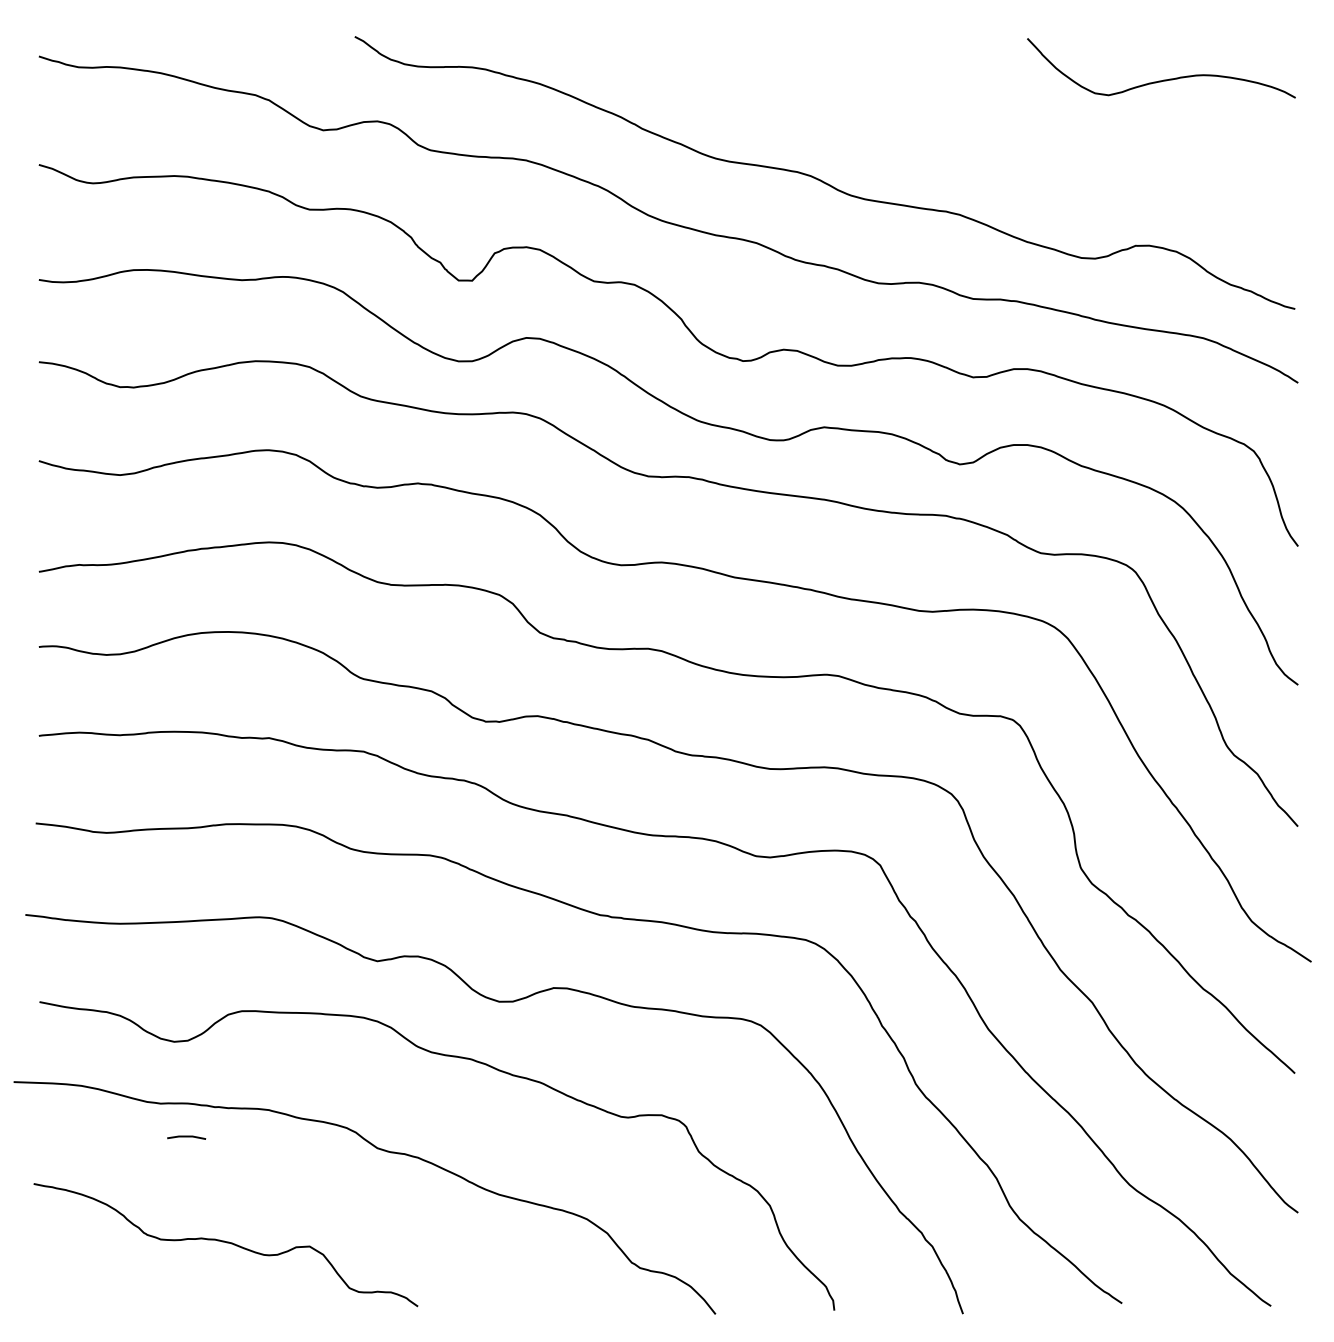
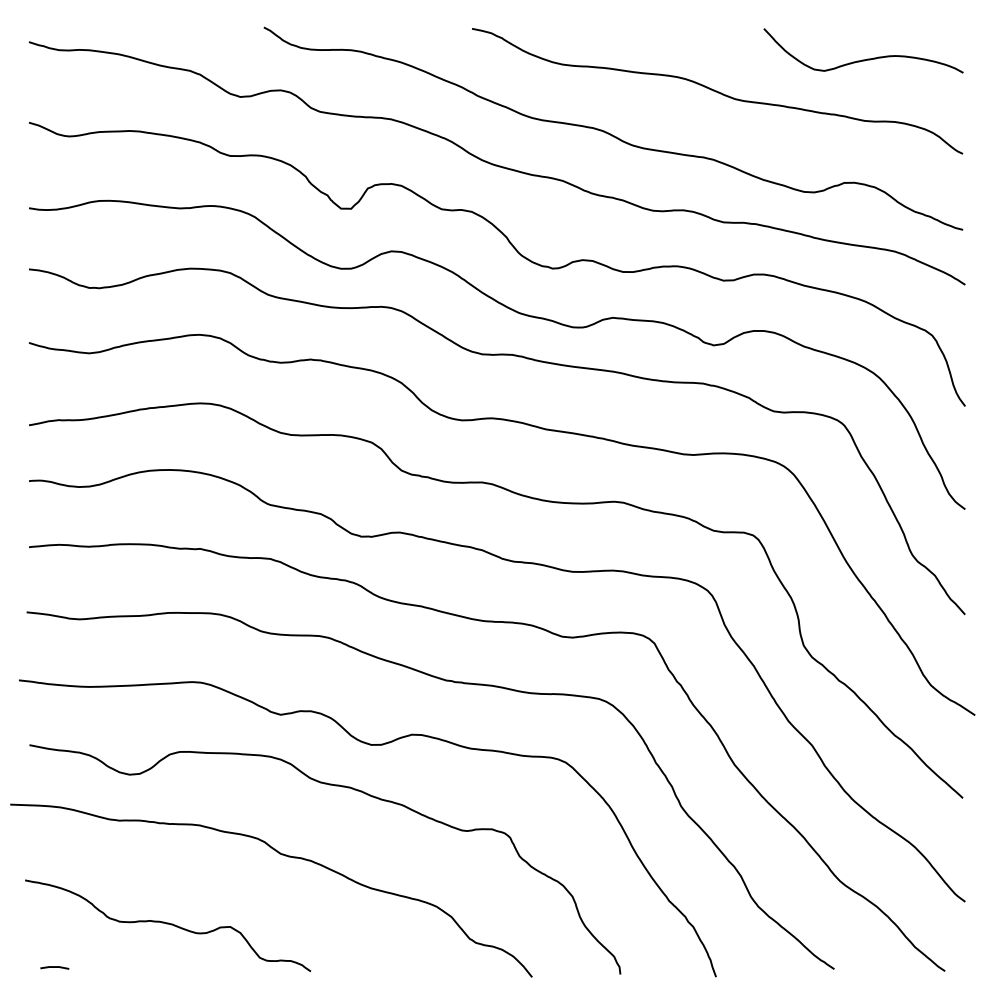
curve: (964, 122) -> (717, 91), added
line: (186, 1137) -> (54, 967), moved

